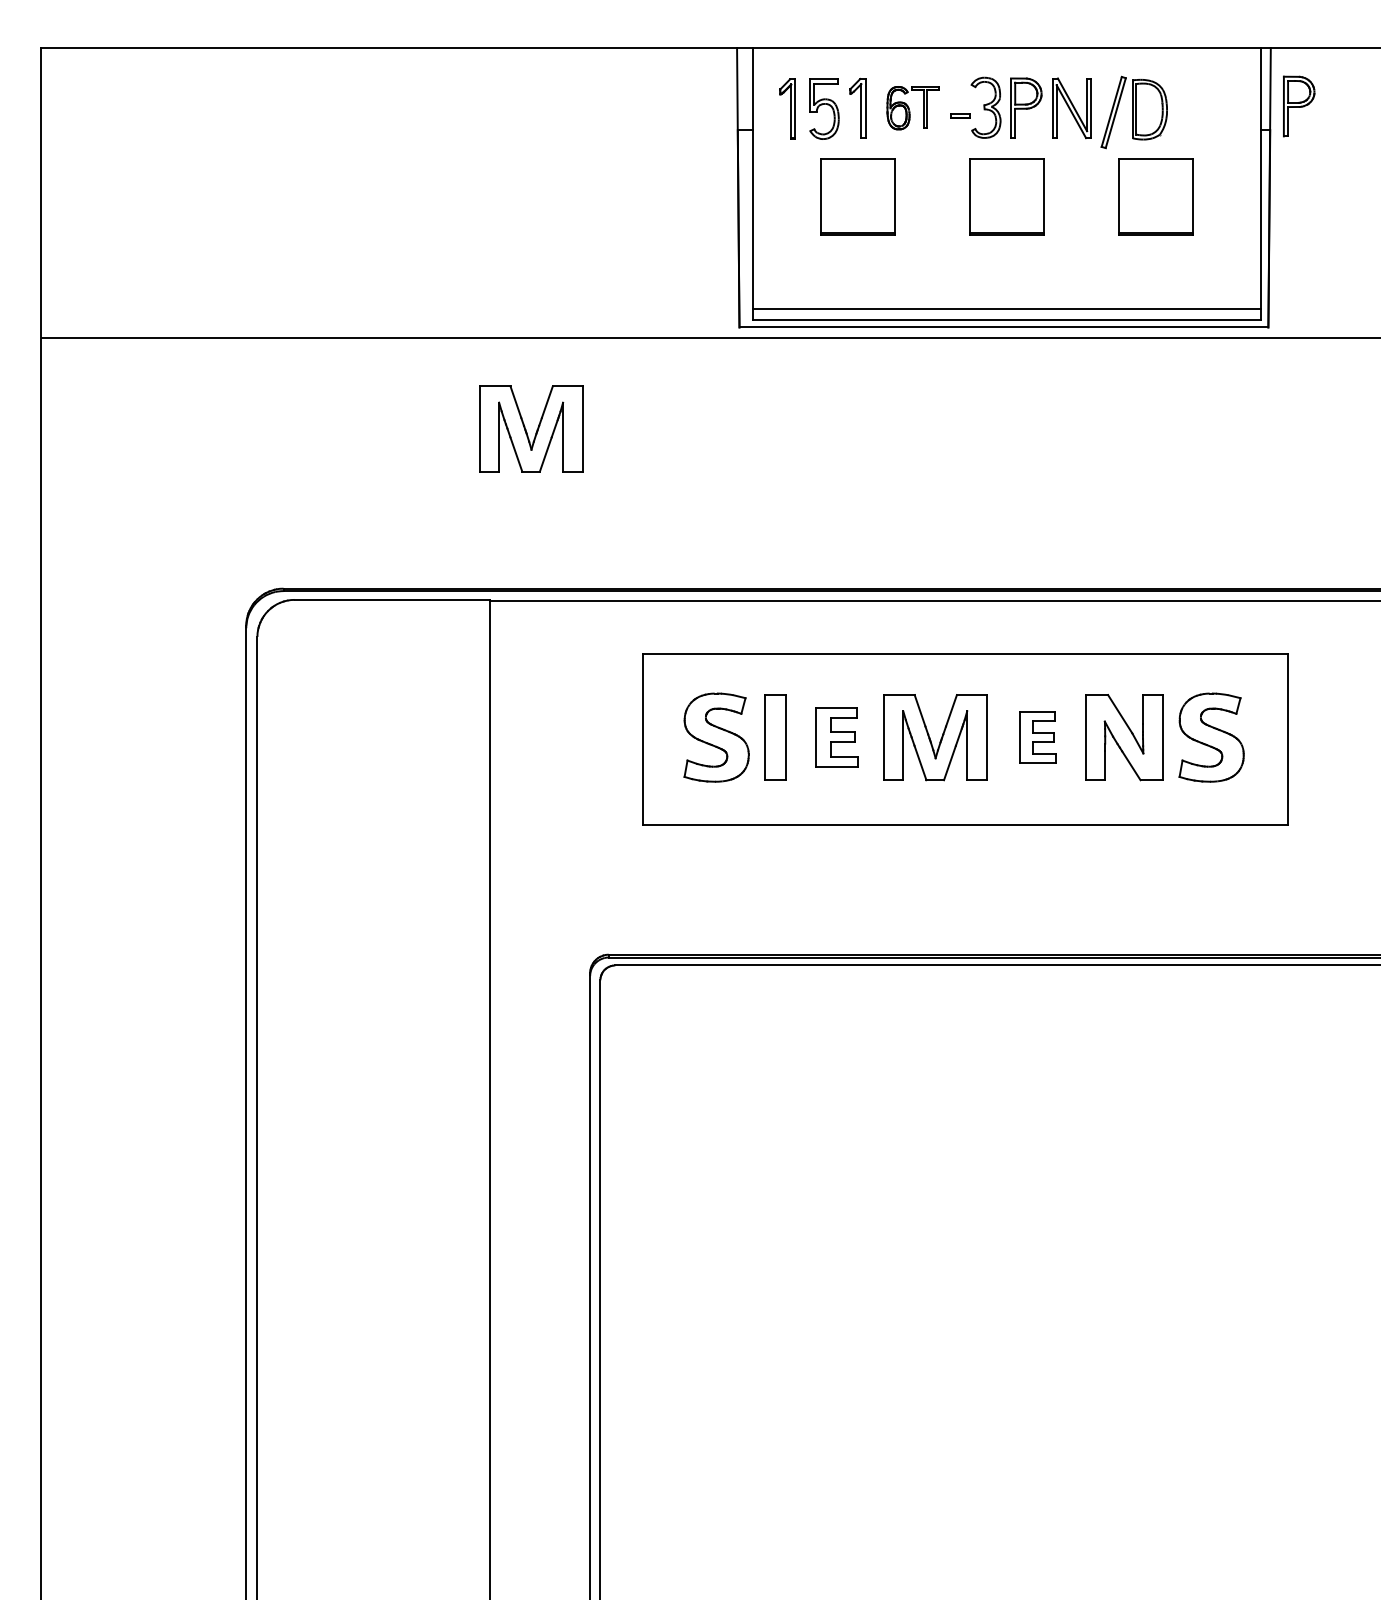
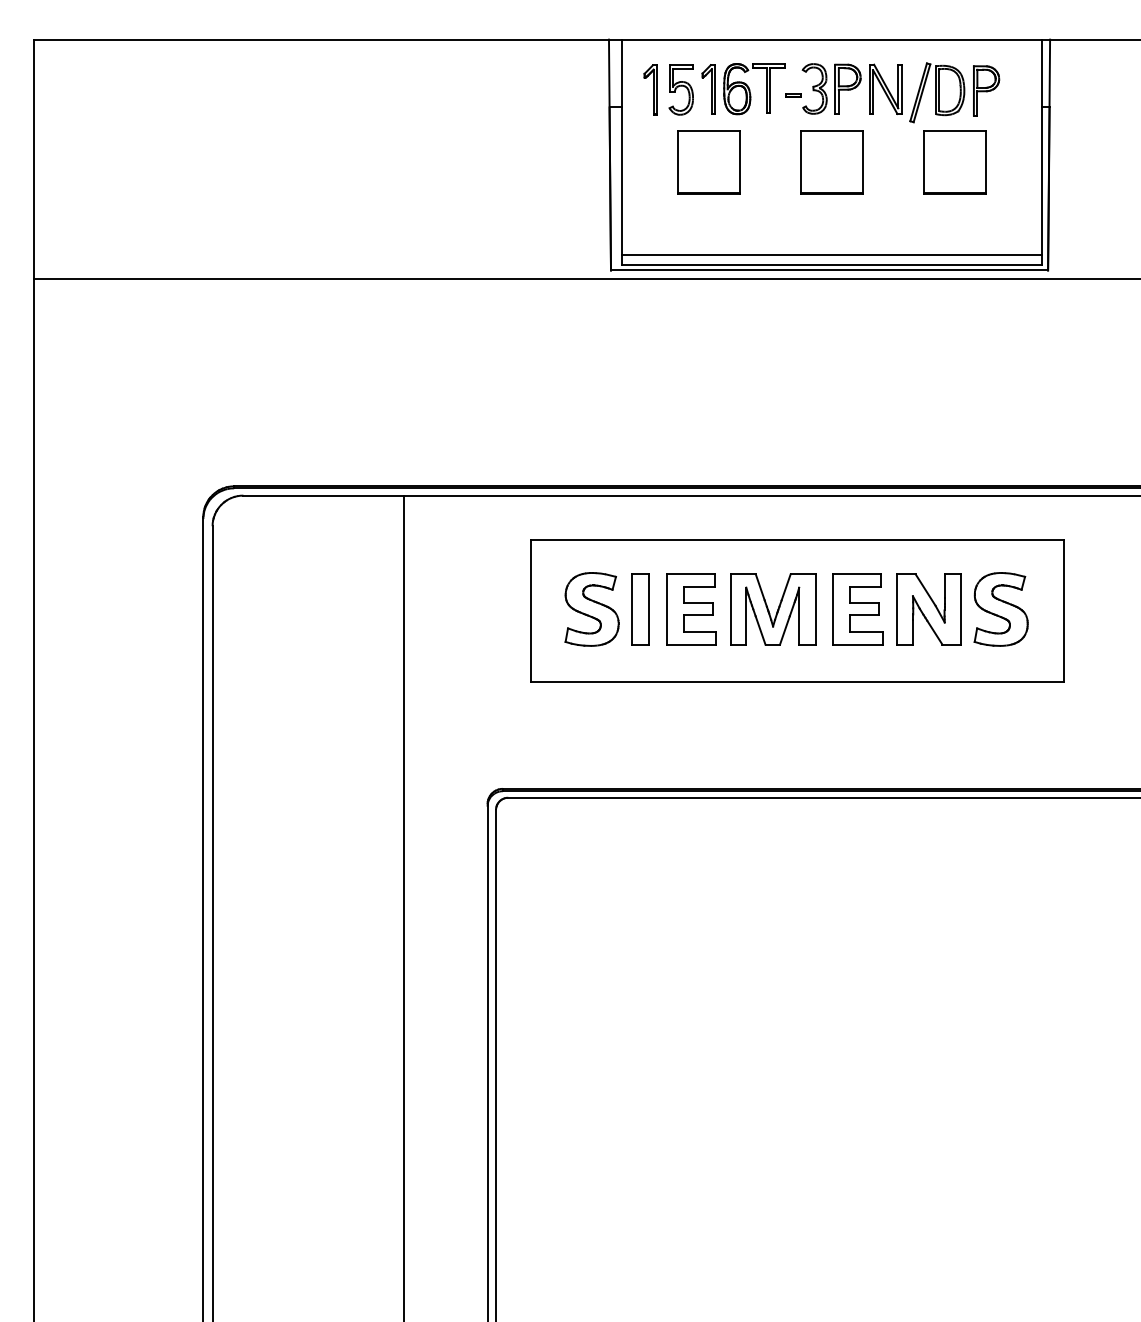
part: (1299, 106) -> (986, 90), moved
part: (913, 108) -> (754, 89), size x1.43
part: (531, 429) -> (439, 354), removed
part: (836, 737) -> (691, 609), size x1.43
part: (1037, 737) -> (857, 609), size x1.67

